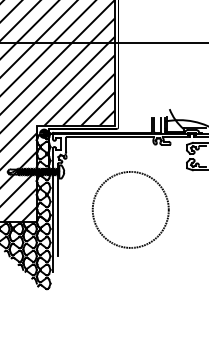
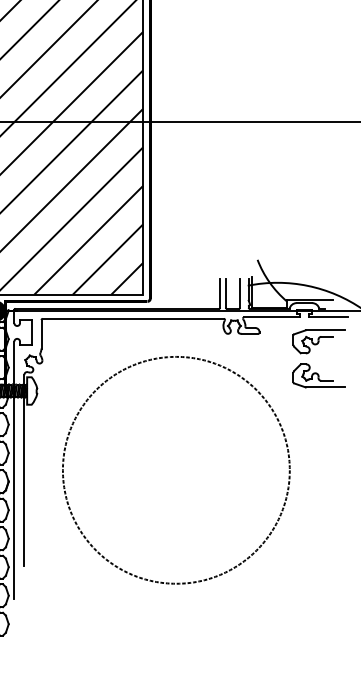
circle: (130, 209) -> (175, 469), size x1.43

